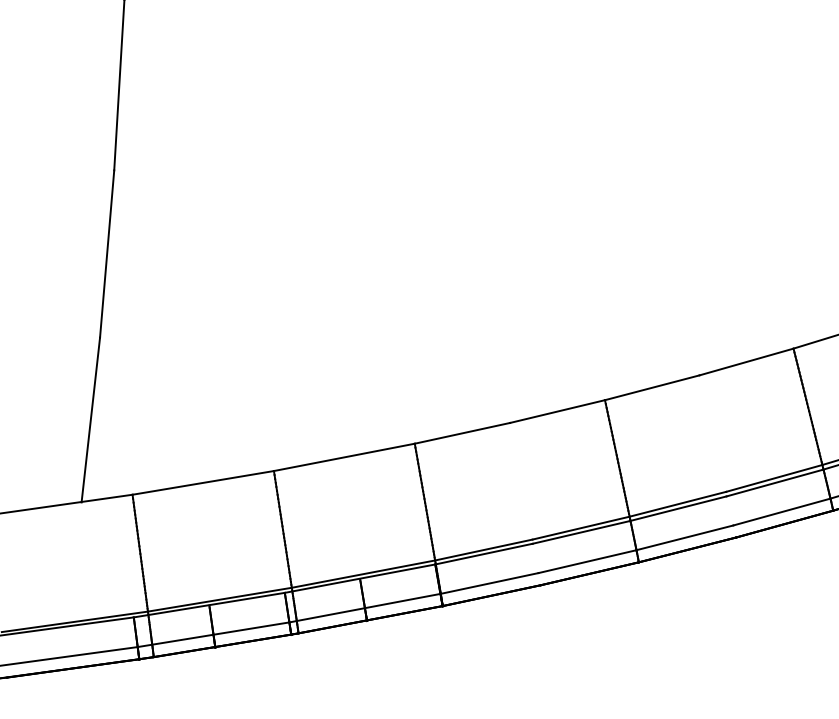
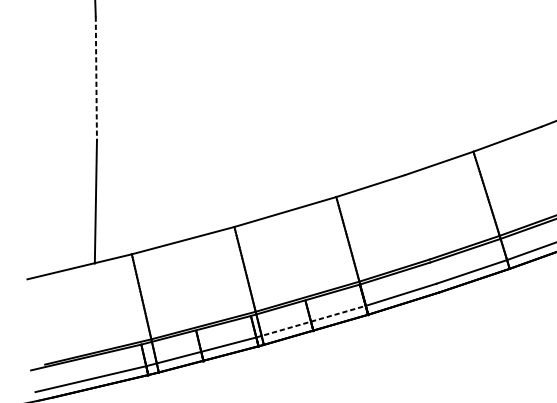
line: (107, 254) -> (96, 79), solid -> dashed
line: (364, 608) -> (310, 321), solid -> dashed

